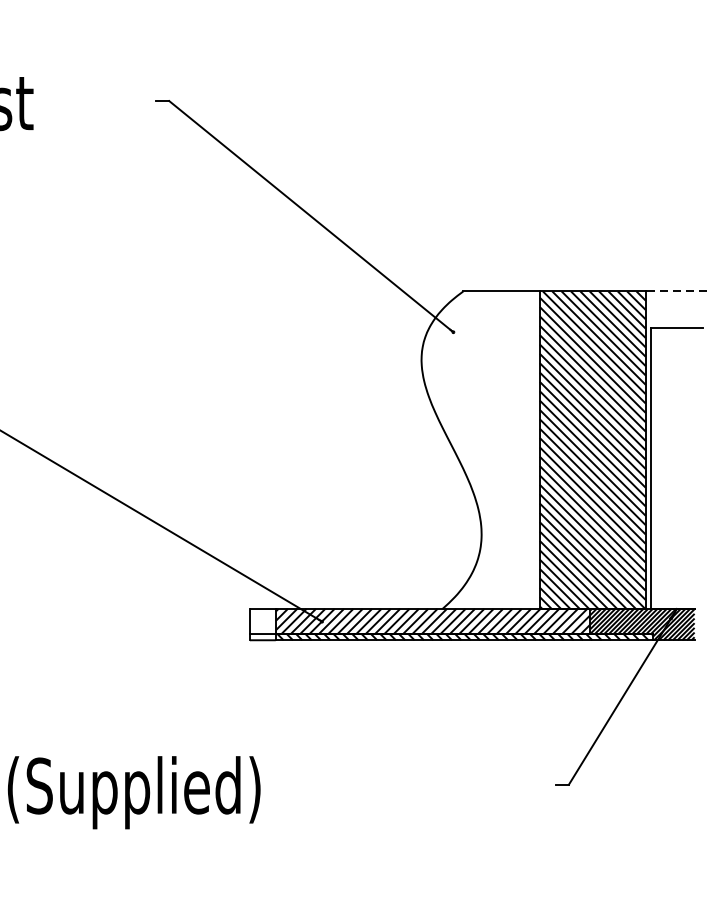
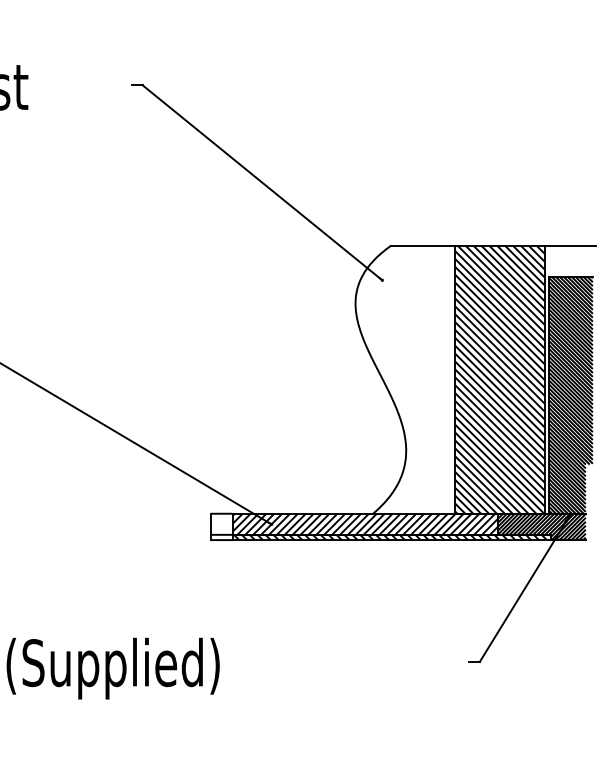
line: (676, 290) -> (570, 245), dashed -> solid
hatch: (676, 467) -> (570, 394), added

